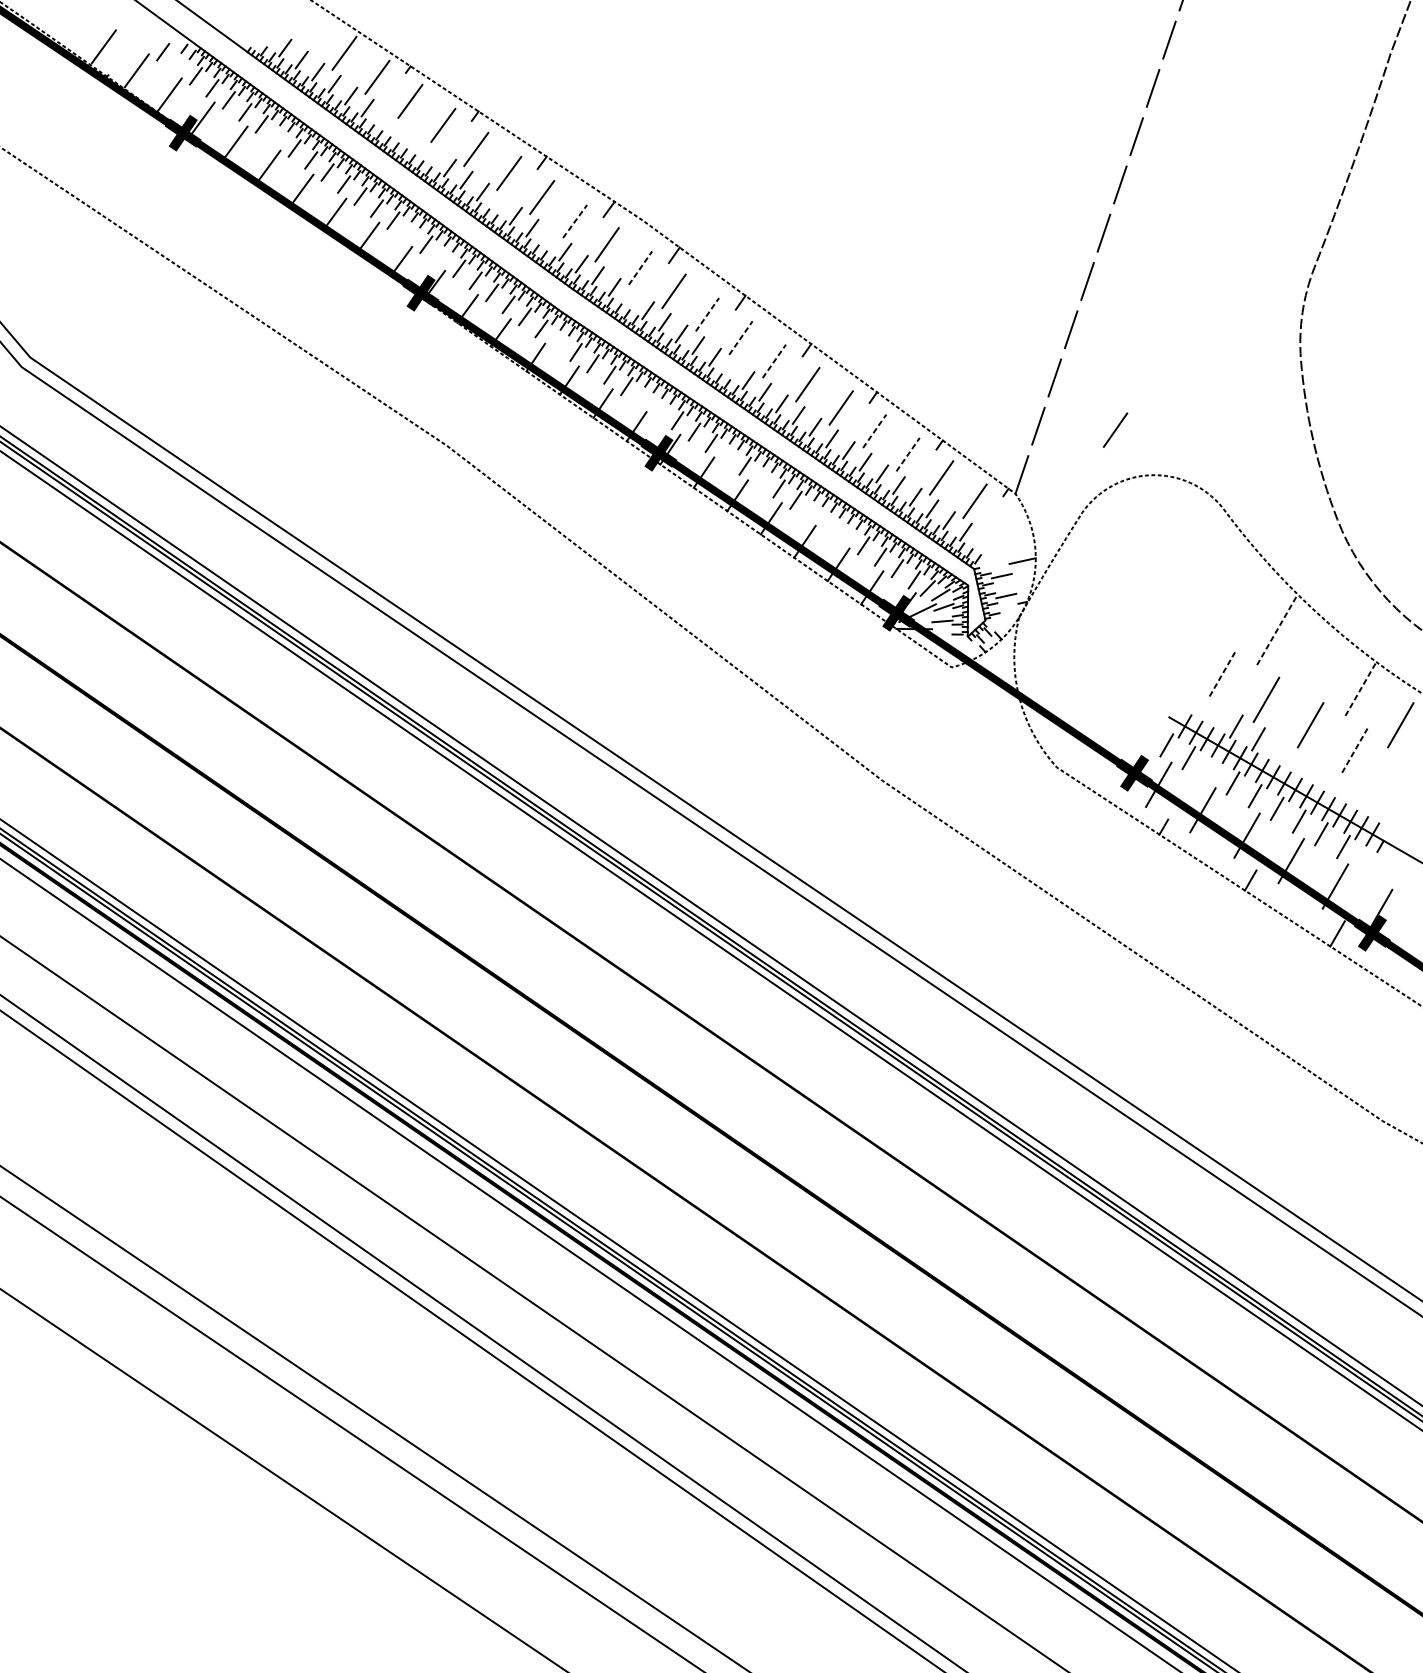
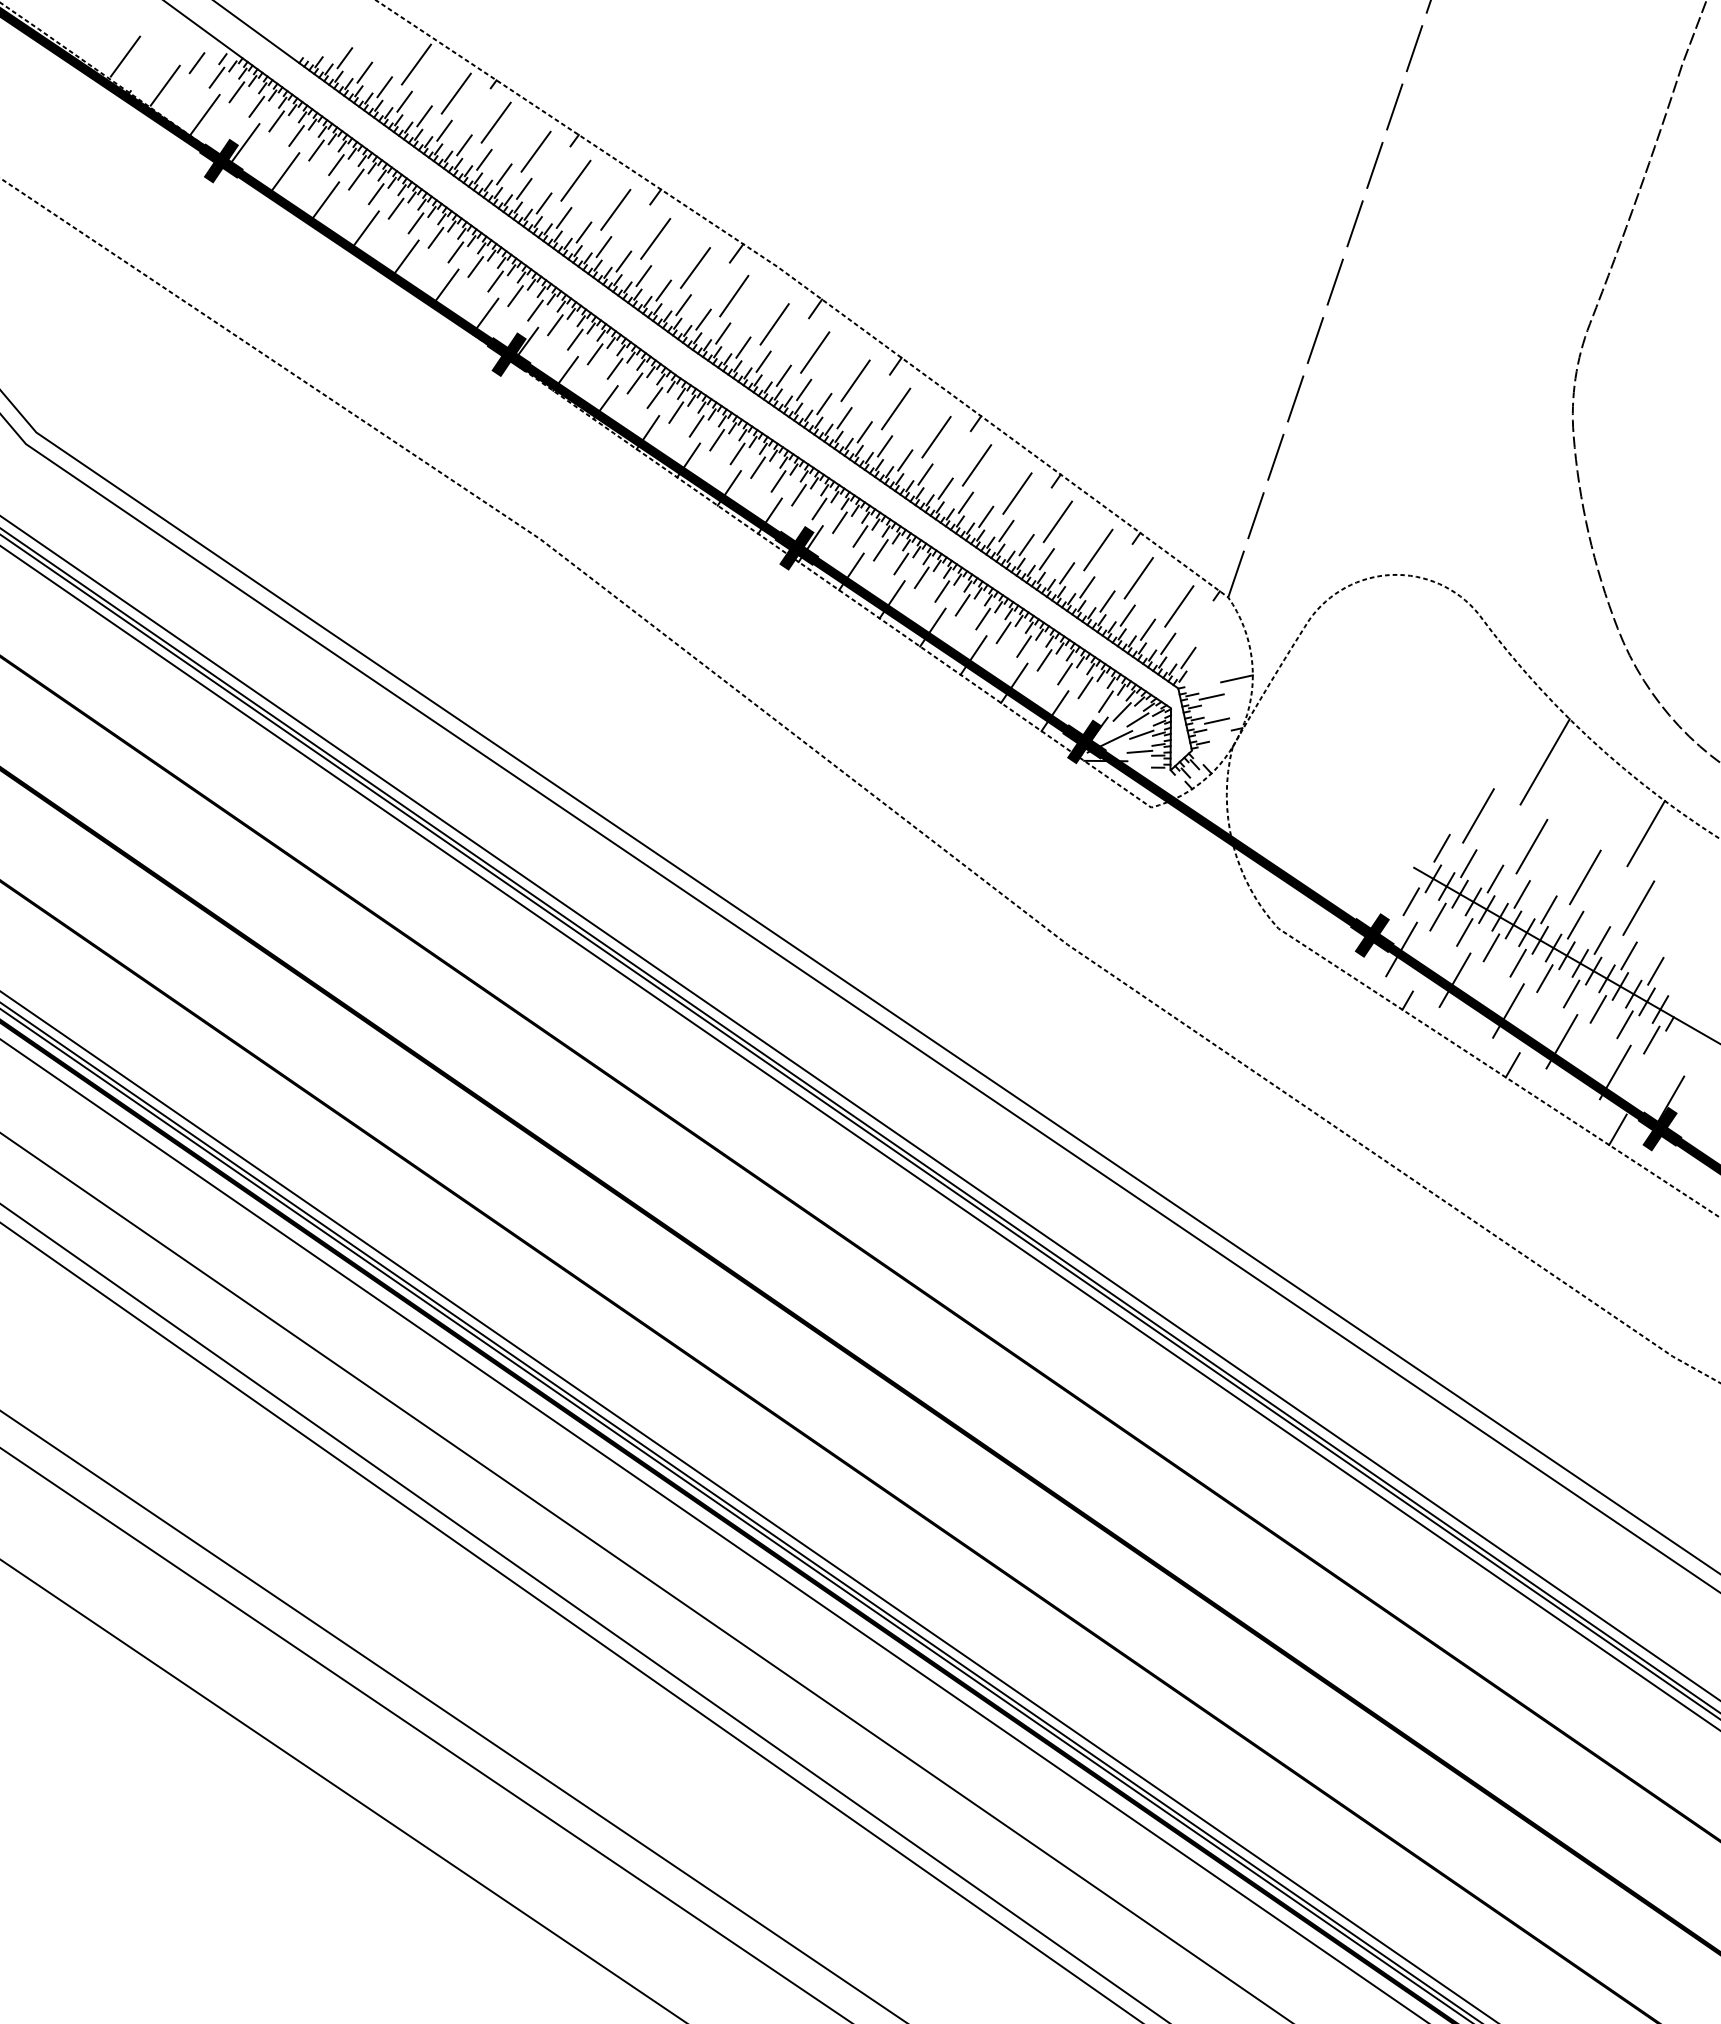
line: (179, 64) -> (216, 77), added
line: (384, 120) -> (464, 145), added
line: (400, 131) -> (484, 159), added
line: (278, 136) -> (336, 165), added
line: (417, 144) -> (504, 174), added
line: (432, 155) -> (523, 188), added
line: (499, 204) -> (603, 247), added
line: (575, 221) -> (695, 268), dashed -> solid
line: (409, 232) -> (495, 281), added
line: (548, 240) -> (663, 290), added
line: (442, 256) -> (535, 310), added
line: (640, 268) -> (774, 324), dashed -> solid
line: (631, 298) -> (763, 361), added
line: (707, 314) -> (855, 380), dashed -> solid
line: (741, 338) -> (896, 409), dashed -> solid
line: (559, 340) -> (676, 412), added
line: (774, 361) -> (936, 437), dashed -> solid
line: (731, 369) -> (884, 446), added
line: (643, 397) -> (778, 481), added
line: (660, 409) -> (798, 495), added
line: (1115, 430) -> (1349, 520), removed
line: (874, 431) -> (1057, 521), dashed -> solid
line: (728, 455) -> (880, 550), added
line: (908, 455) -> (1098, 550), dashed -> solid
line: (761, 477) -> (921, 577), added
line: (813, 511) -> (983, 618), added
line: (829, 522) -> (1003, 632), added
line: (847, 534) -> (1024, 646), added
line: (982, 543) -> (1188, 657), added
line: (1277, 629) -> (1545, 761), dashed -> solid
line: (1222, 674) -> (1478, 815), dashed -> solid
line: (1361, 688) -> (1646, 833), dashed -> solid
line: (1191, 700) -> (1441, 847), added
line: (1214, 713) -> (1468, 863), added
line: (1400, 725) -> (1694, 877), removed
line: (1354, 750) -> (1638, 908), dashed -> solid
line: (1280, 751) -> (1548, 909), added
line: (1302, 764) -> (1575, 924), added
line: (1210, 770) -> (1464, 932), added
line: (1324, 777) -> (1602, 940), added
line: (1346, 789) -> (1628, 955), added
line: (1368, 802) -> (1655, 970), added
line: (1365, 859) -> (1651, 1039), added

